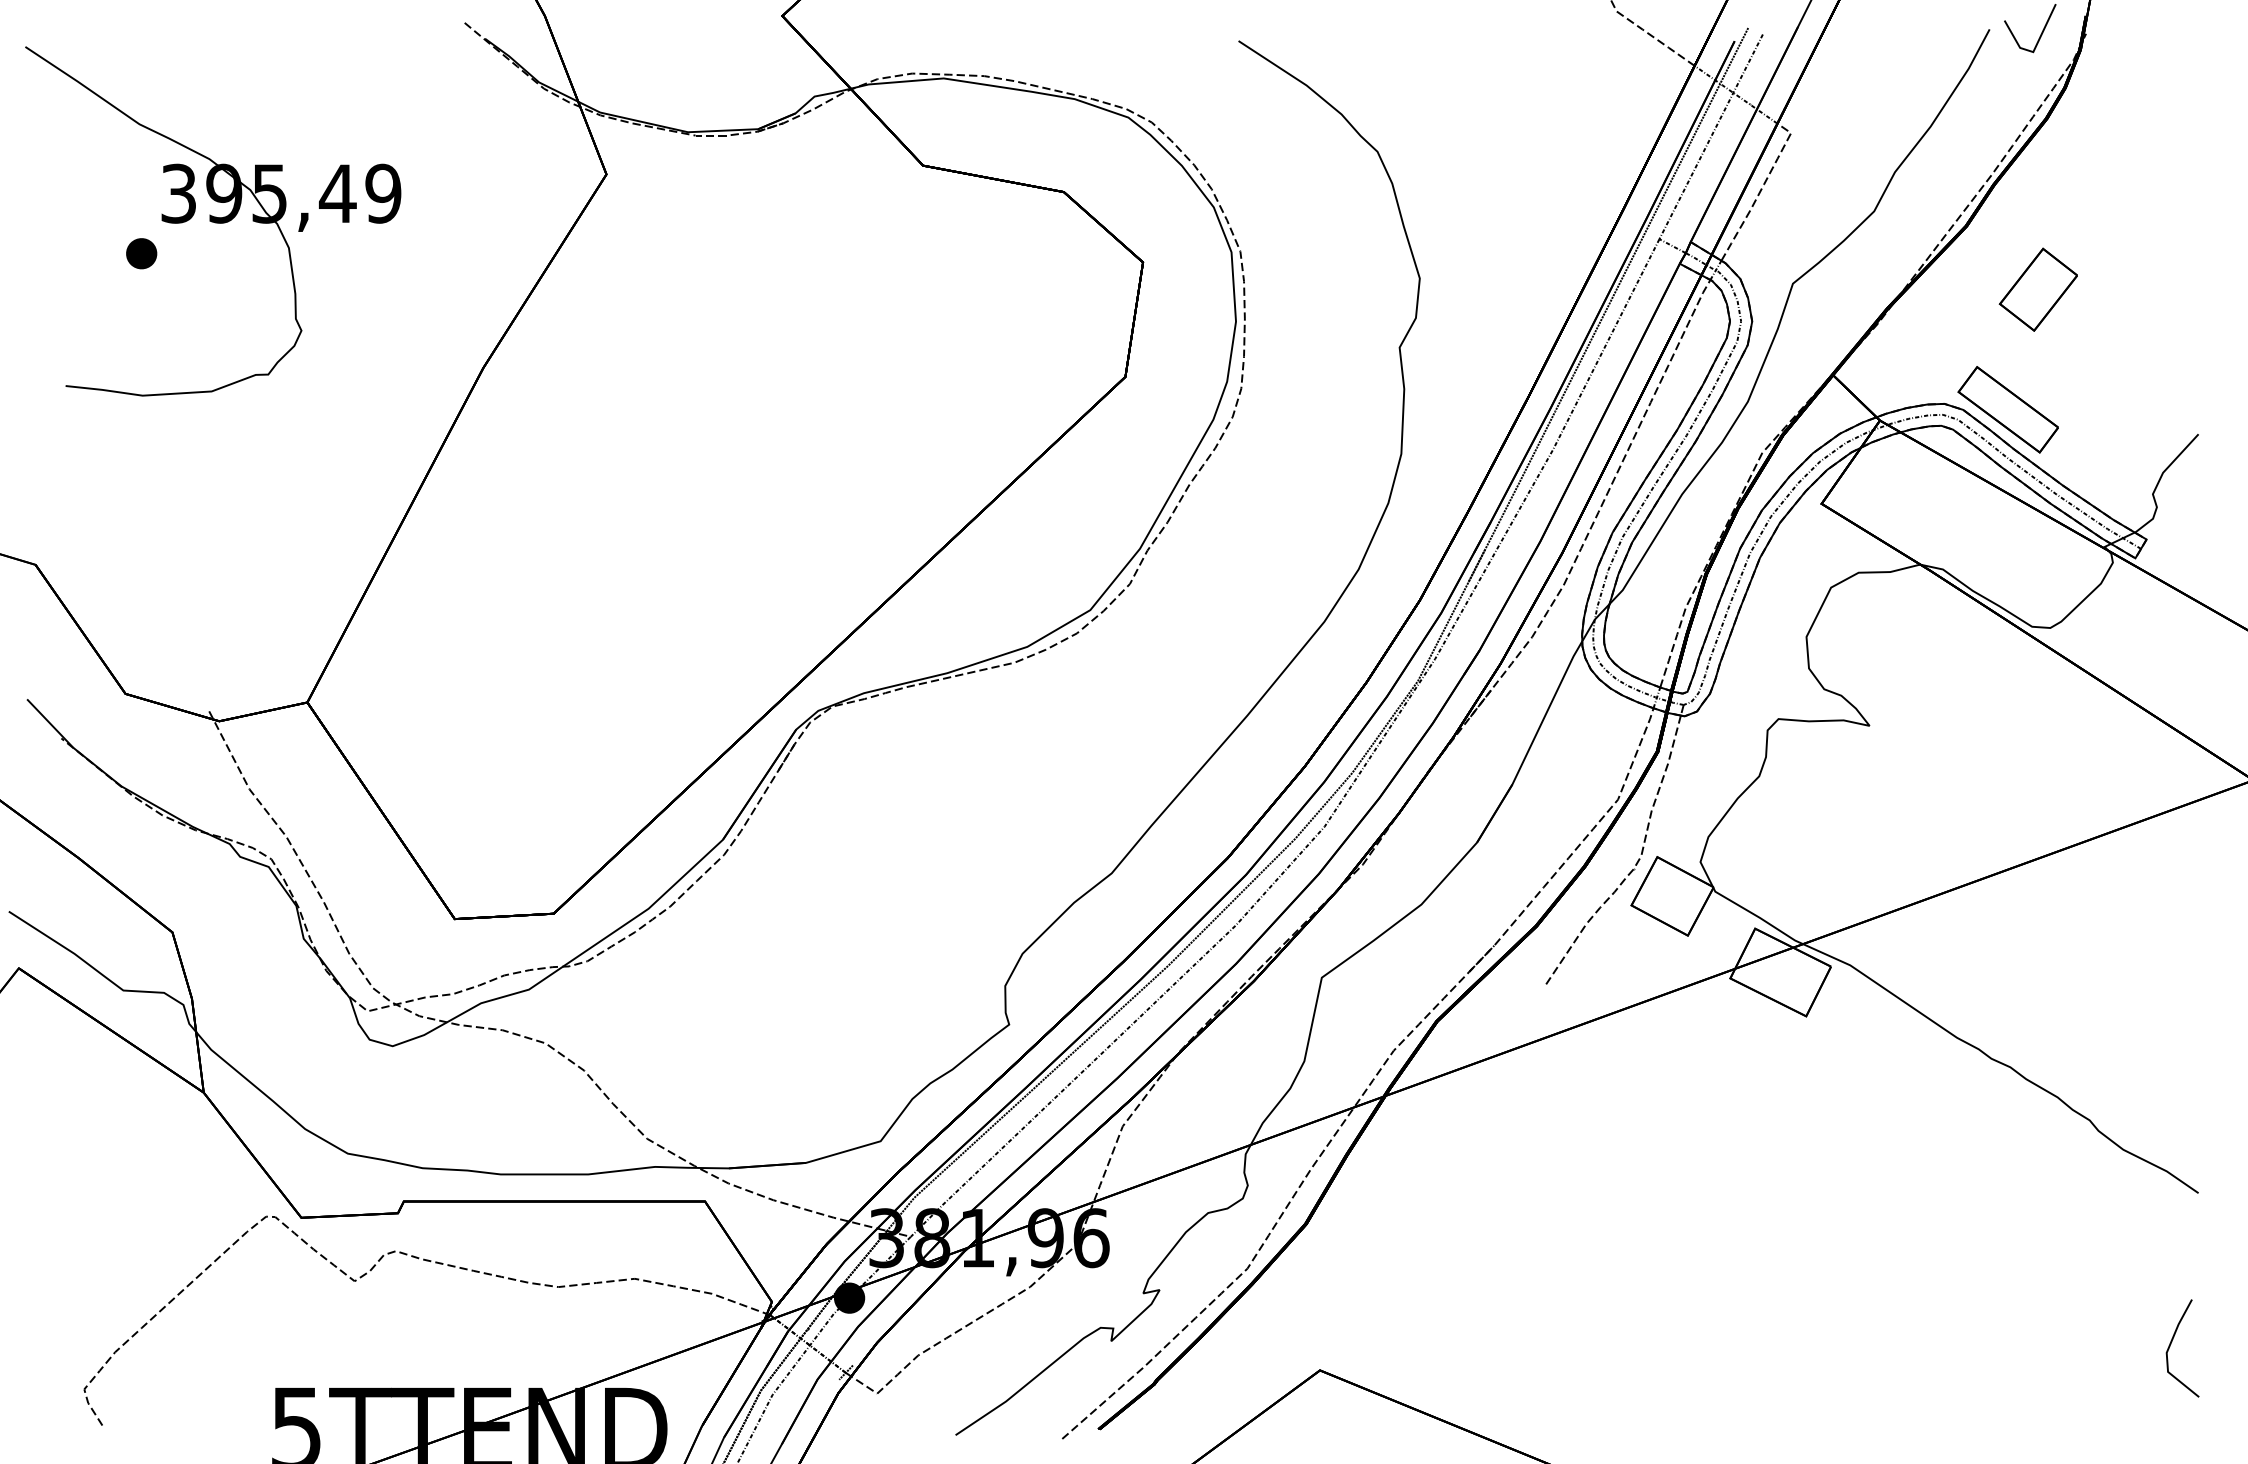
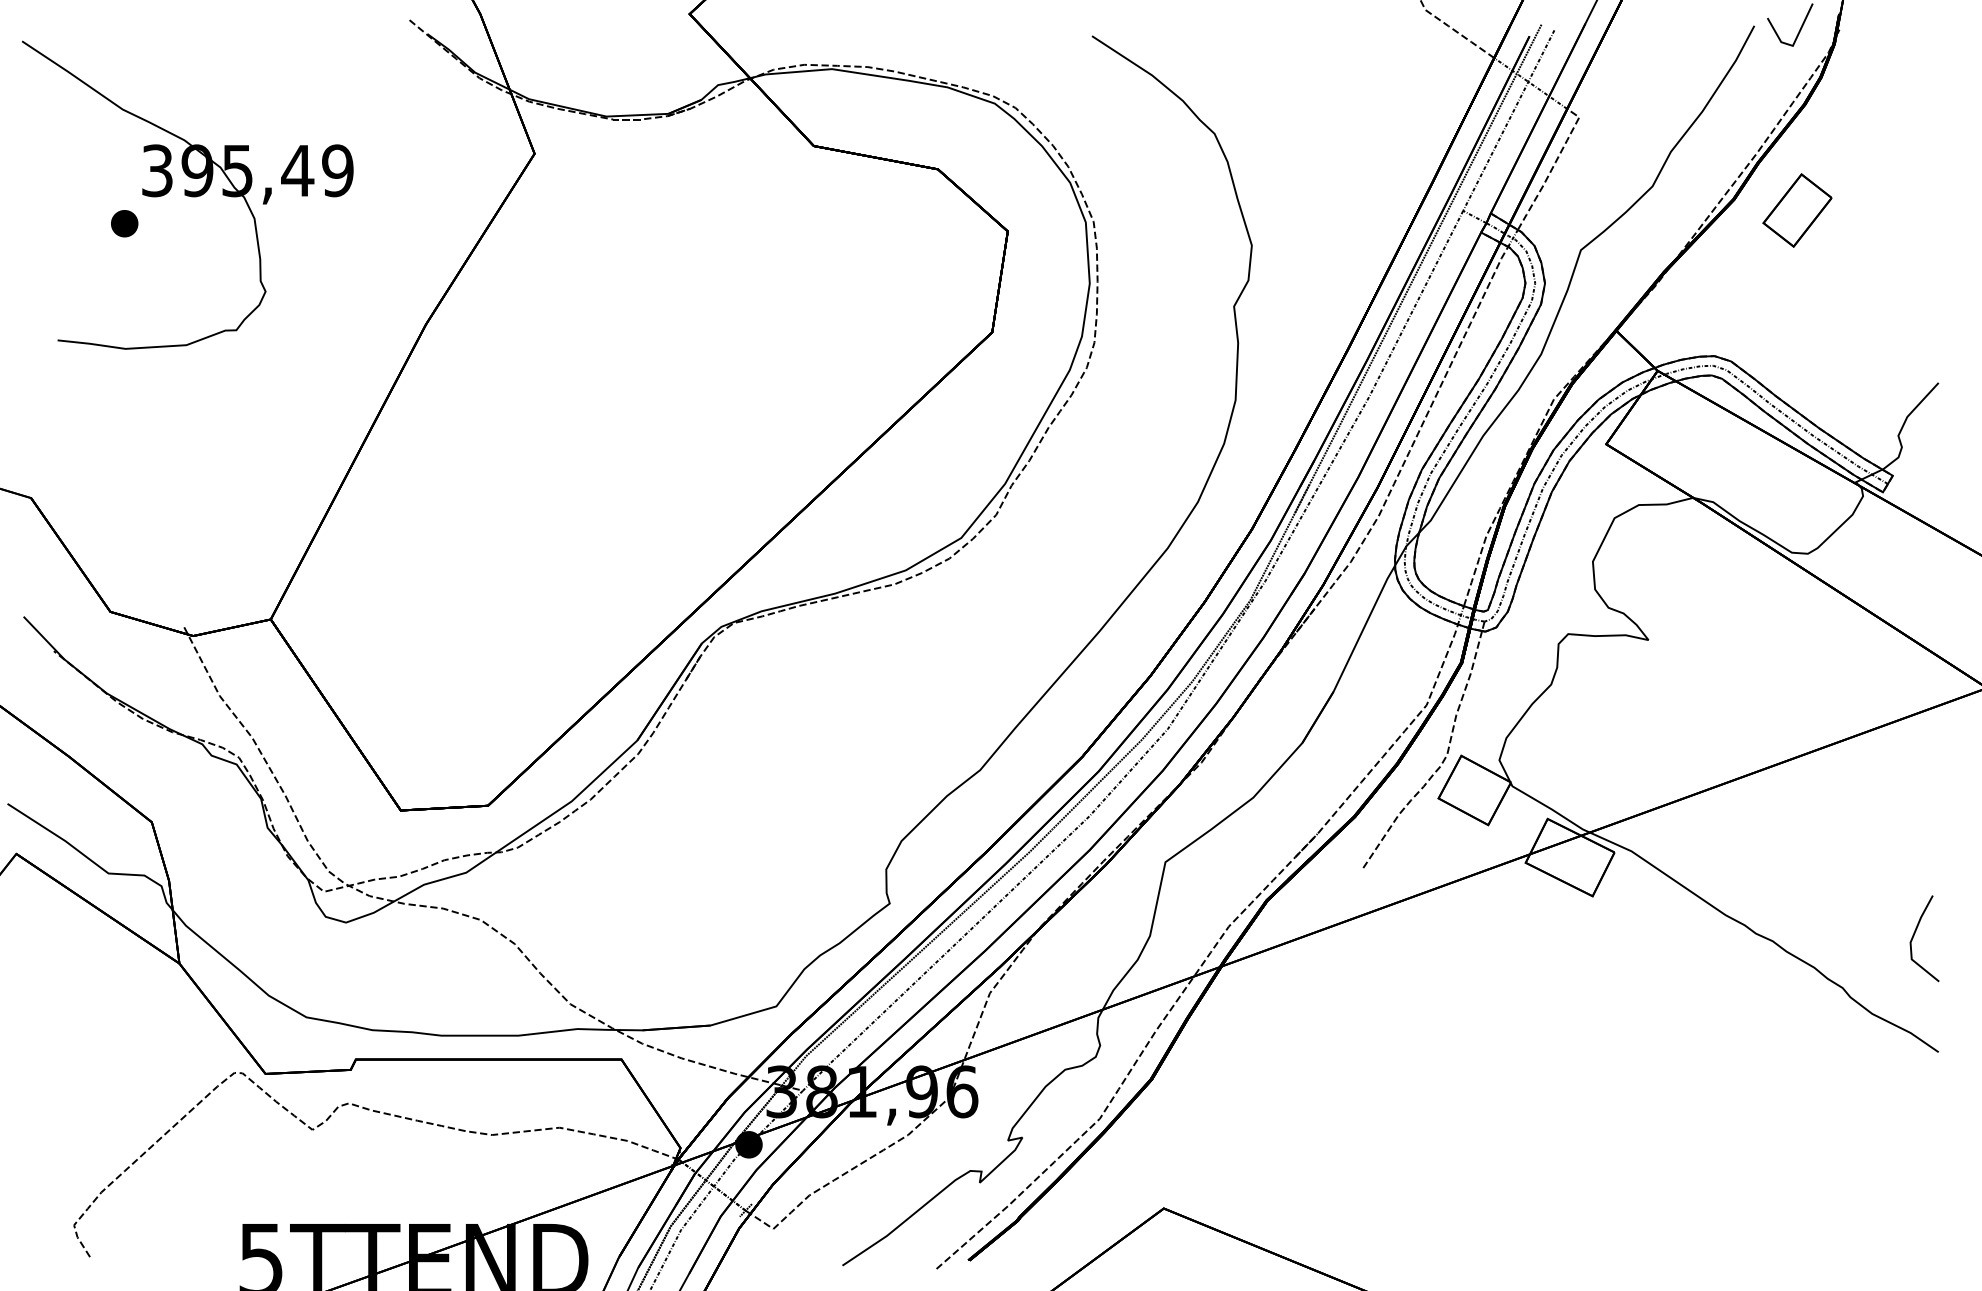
part: (2037, 289) -> (1796, 210), moved
part: (2007, 409) -> (1770, 361), removed
line: (2171, 1344) -> (1914, 935), moved

